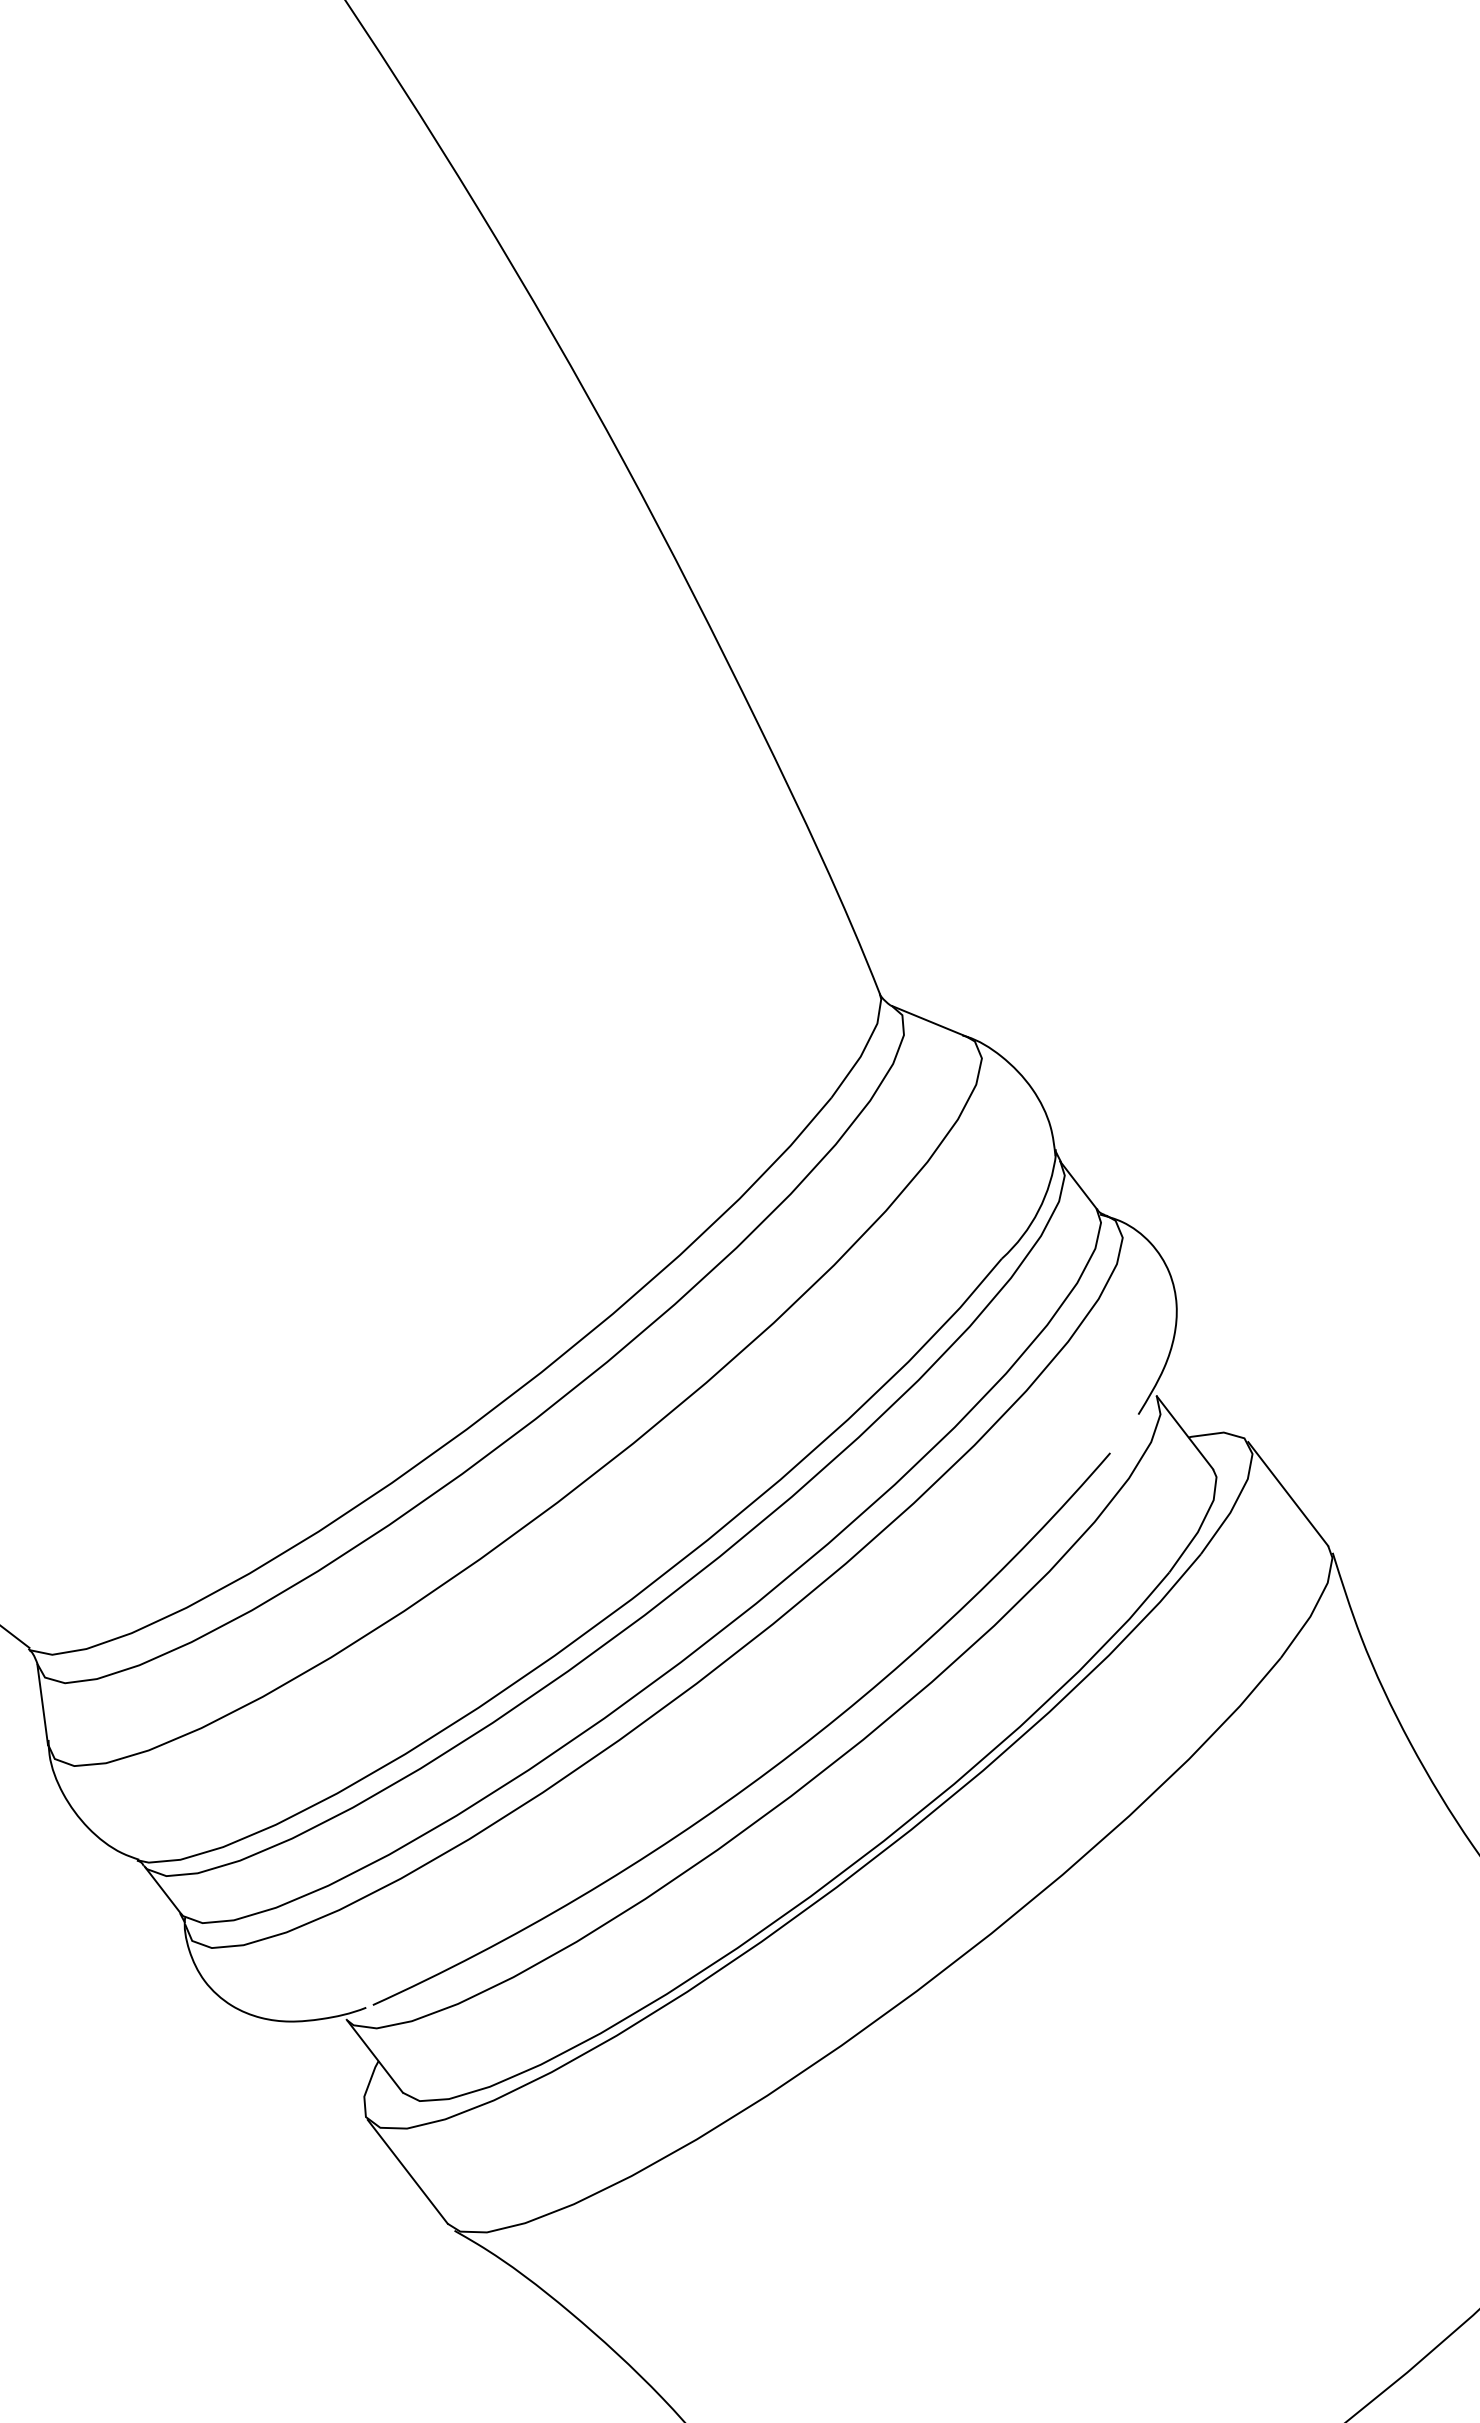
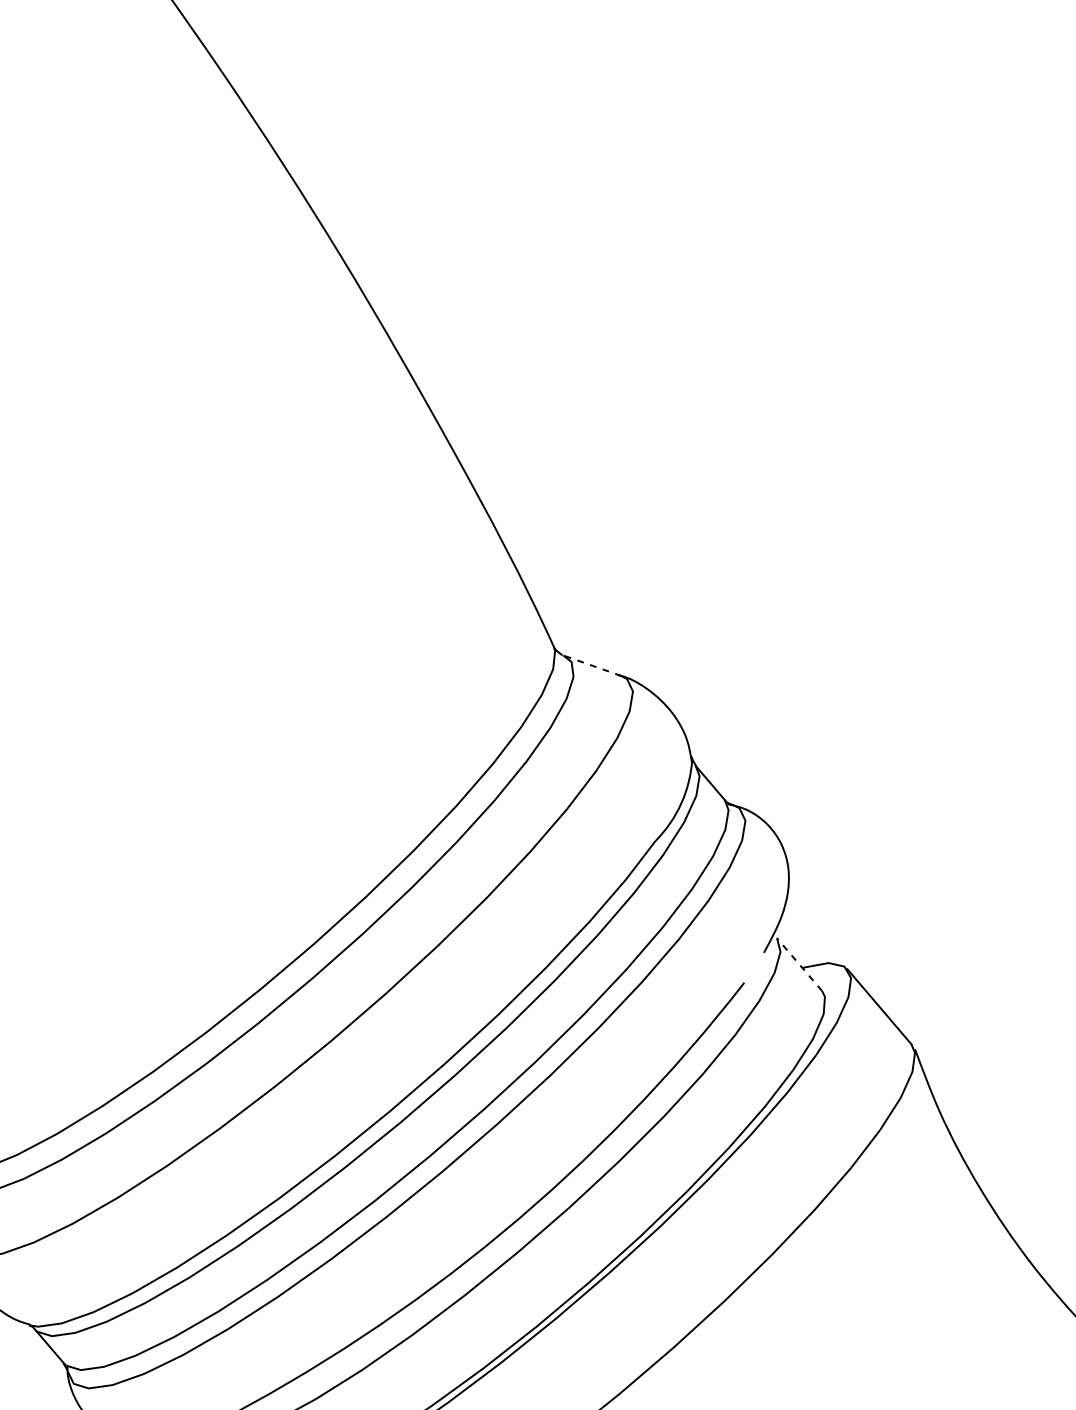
line: (929, 1021) -> (592, 665), solid -> dashed
line: (1184, 1432) -> (799, 964), solid -> dashed

